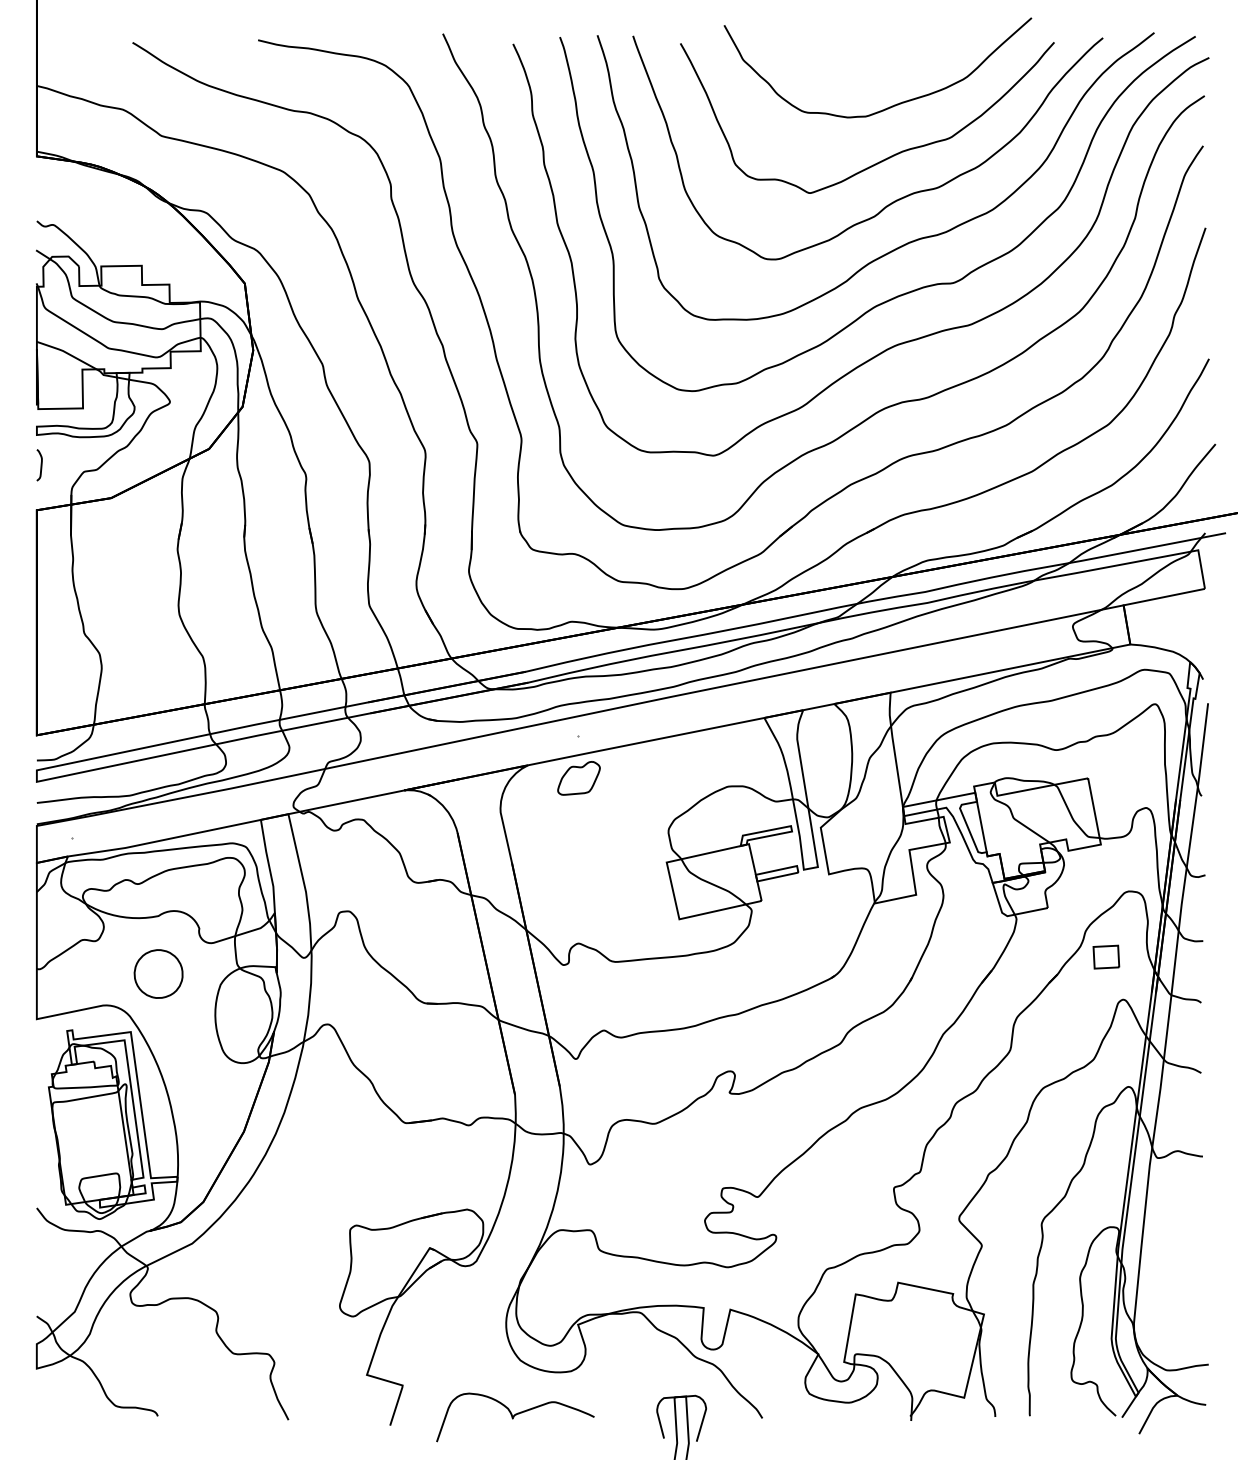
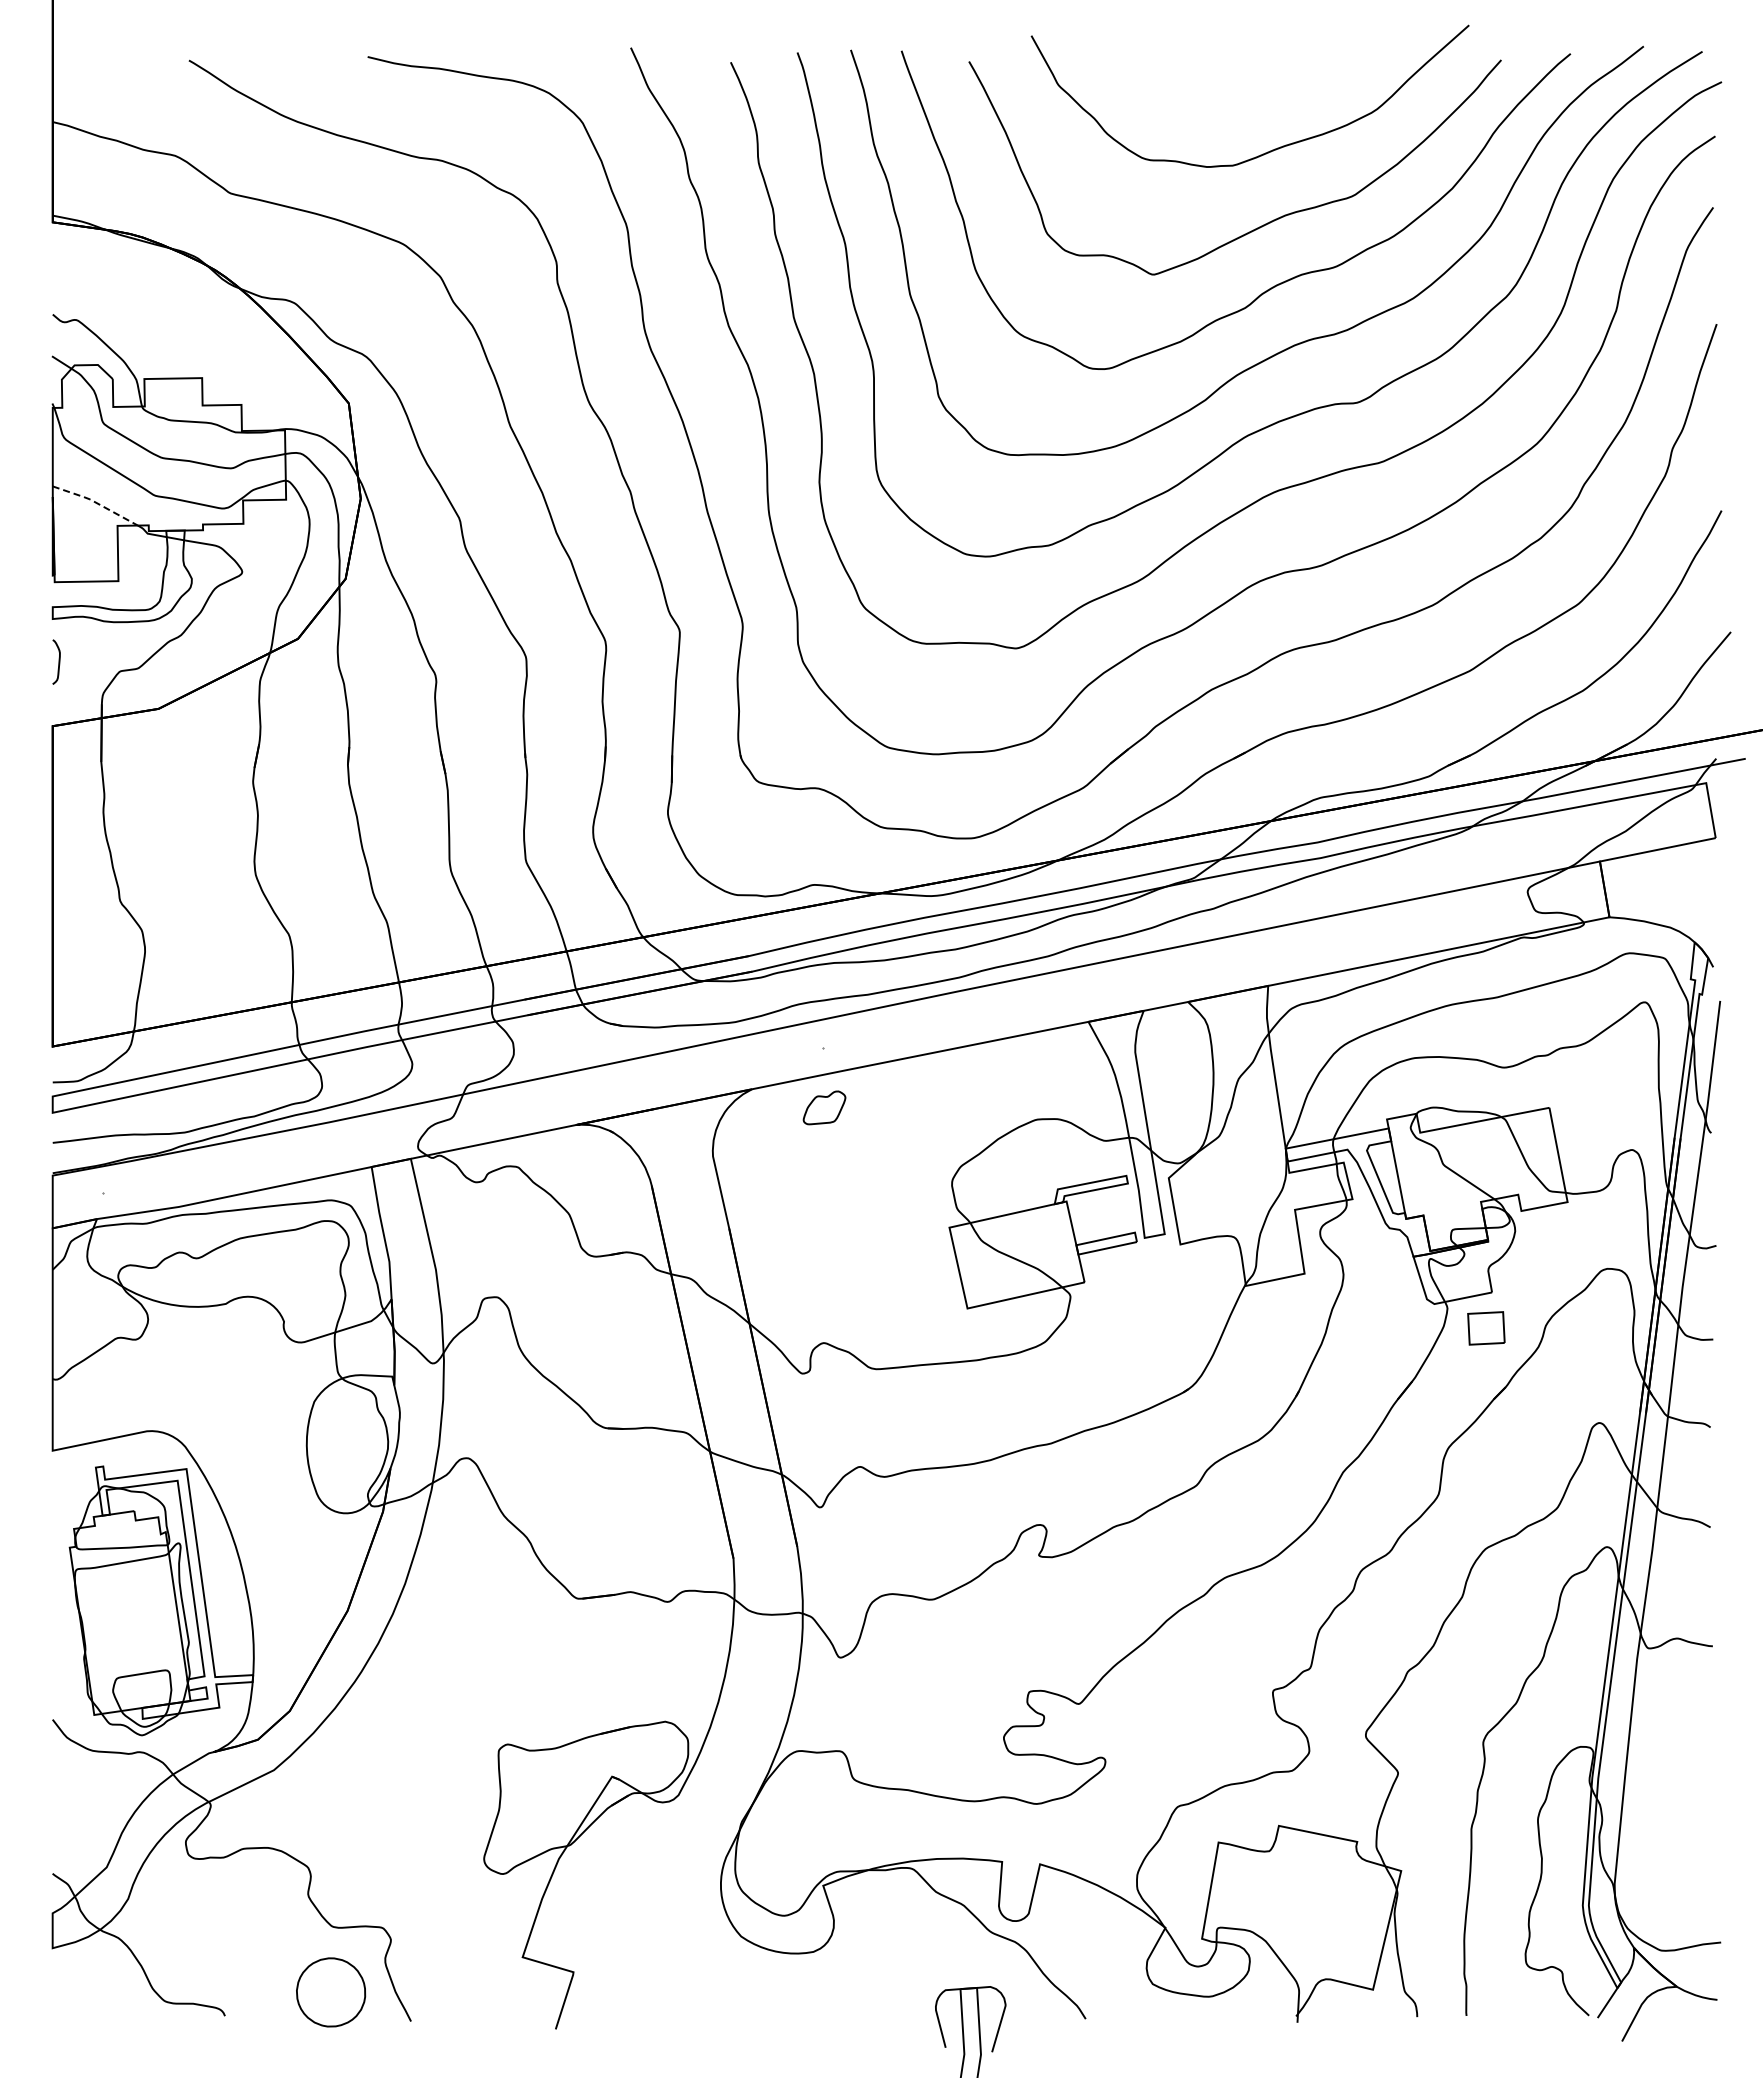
line: (67, 353) -> (96, 502), solid -> dashed
part: (578, 778) -> (824, 1107), size x0.7
part: (1106, 957) -> (1486, 1328), moved
part: (158, 974) -> (331, 1992), moved
part: (515, 1417) -> (733, 2017), removed

